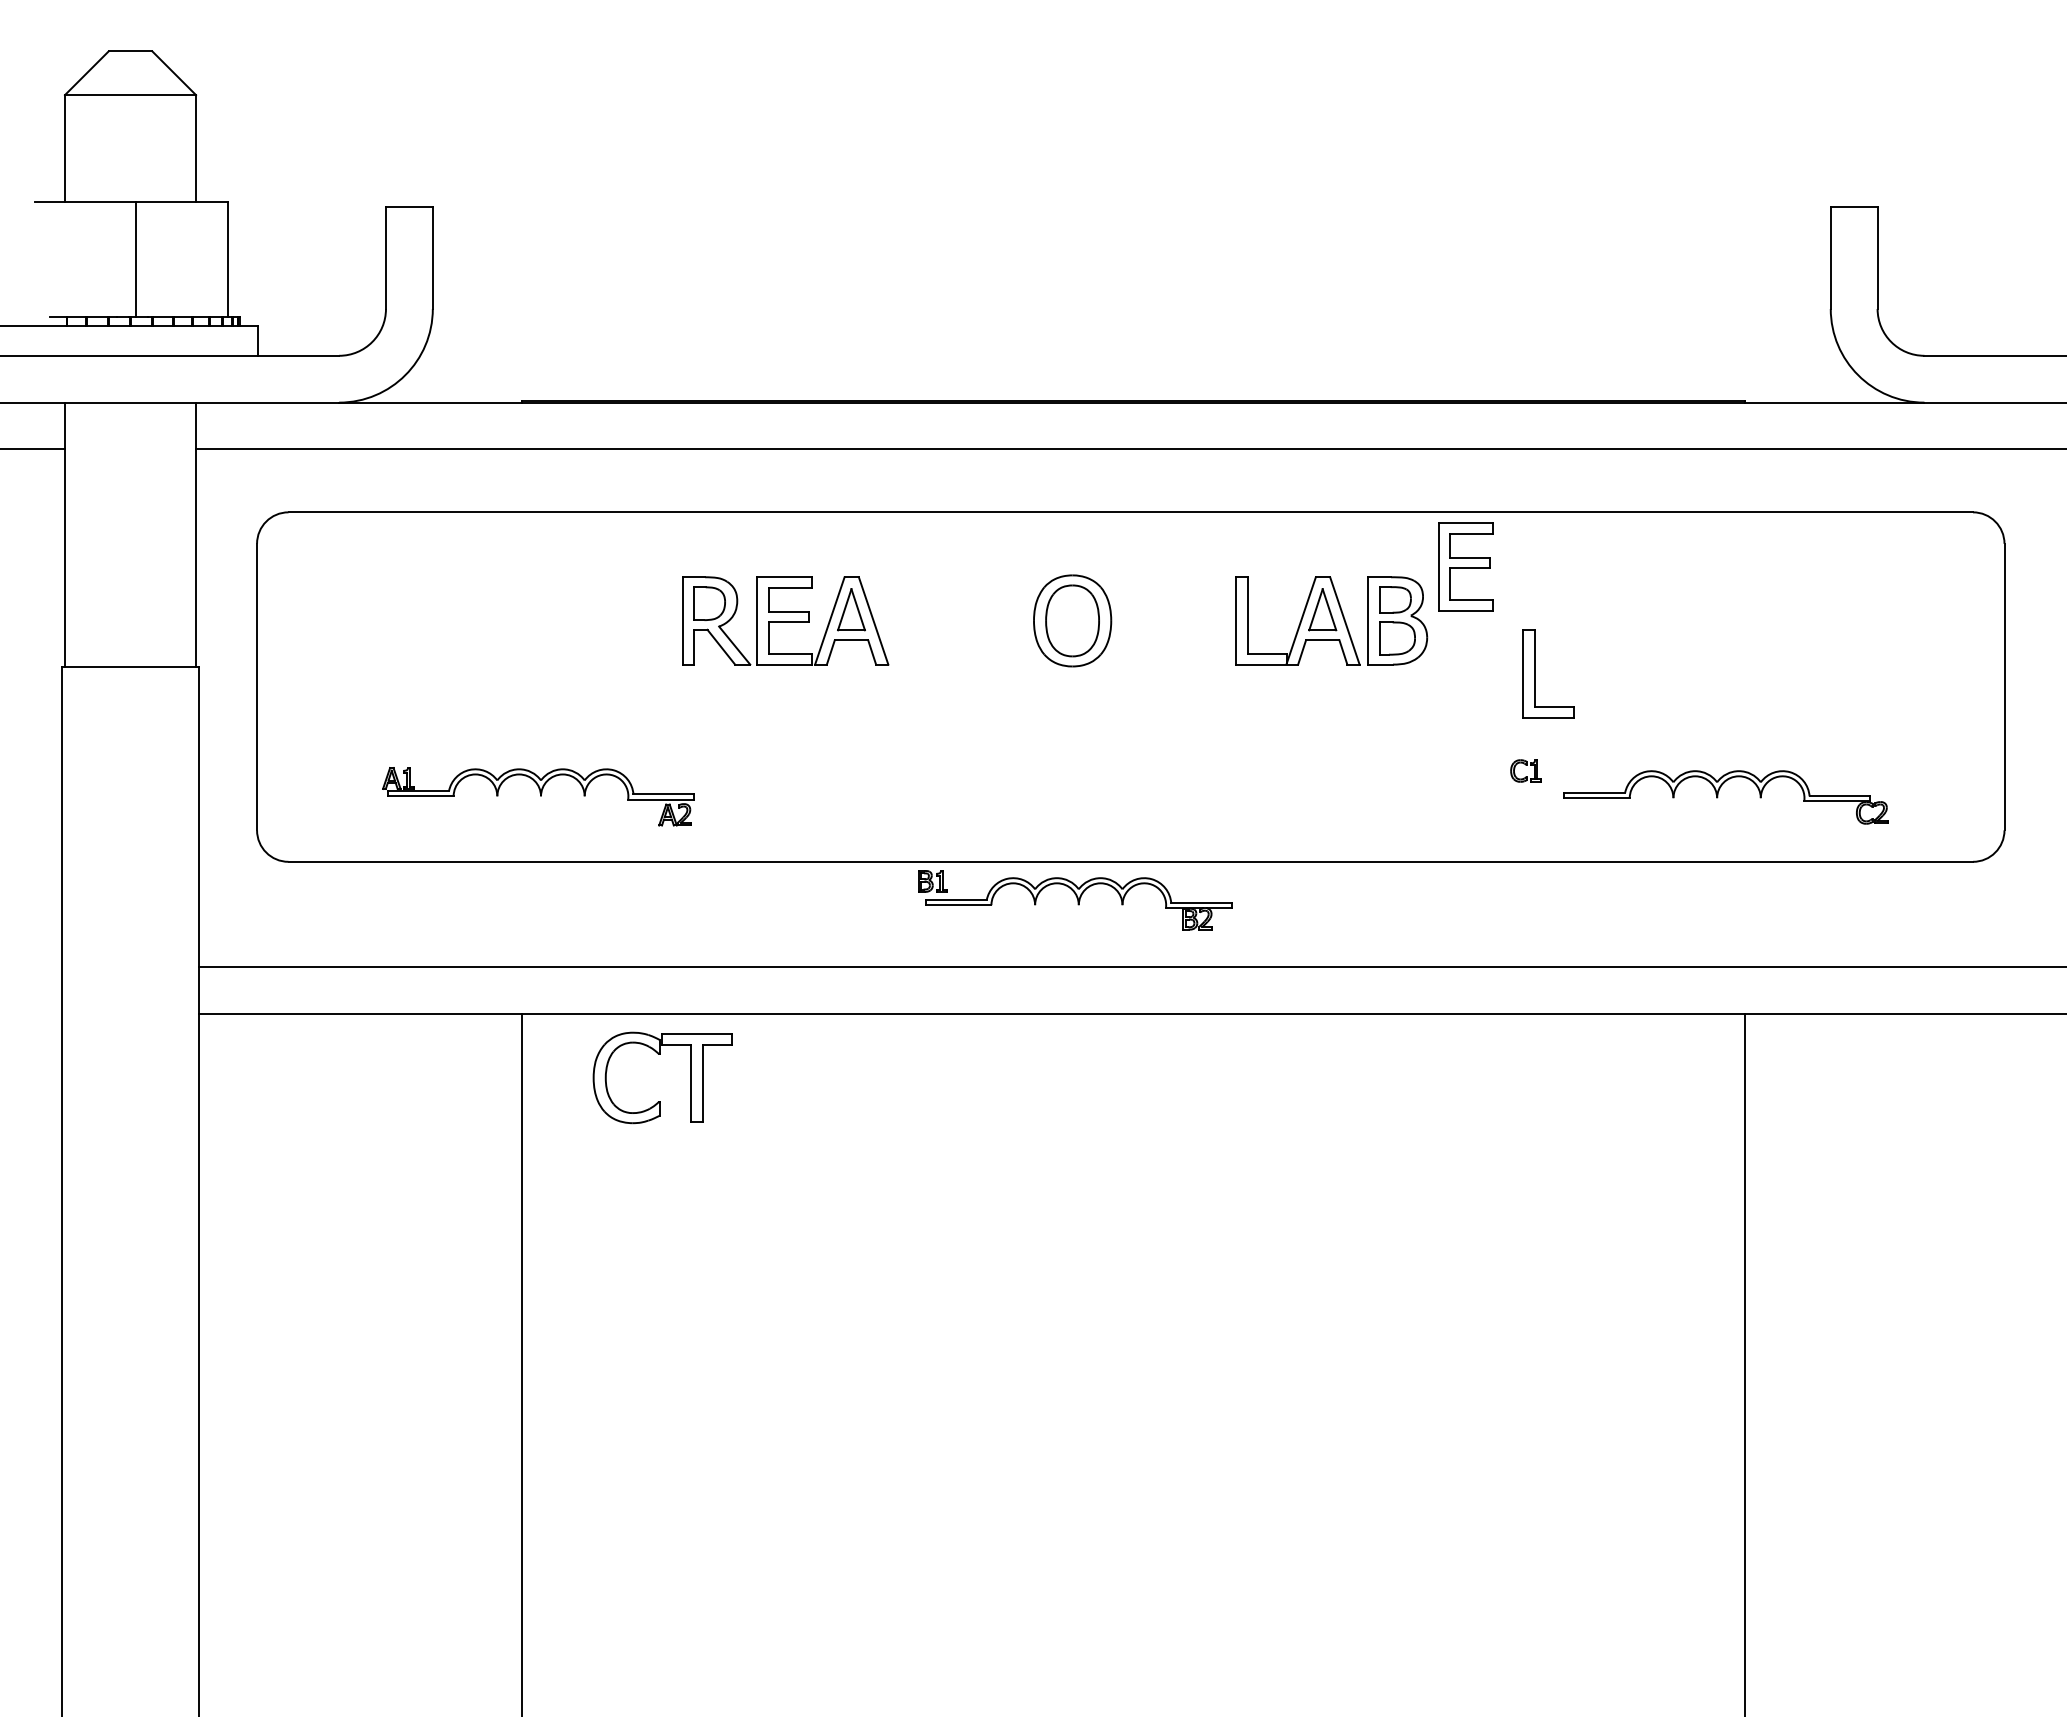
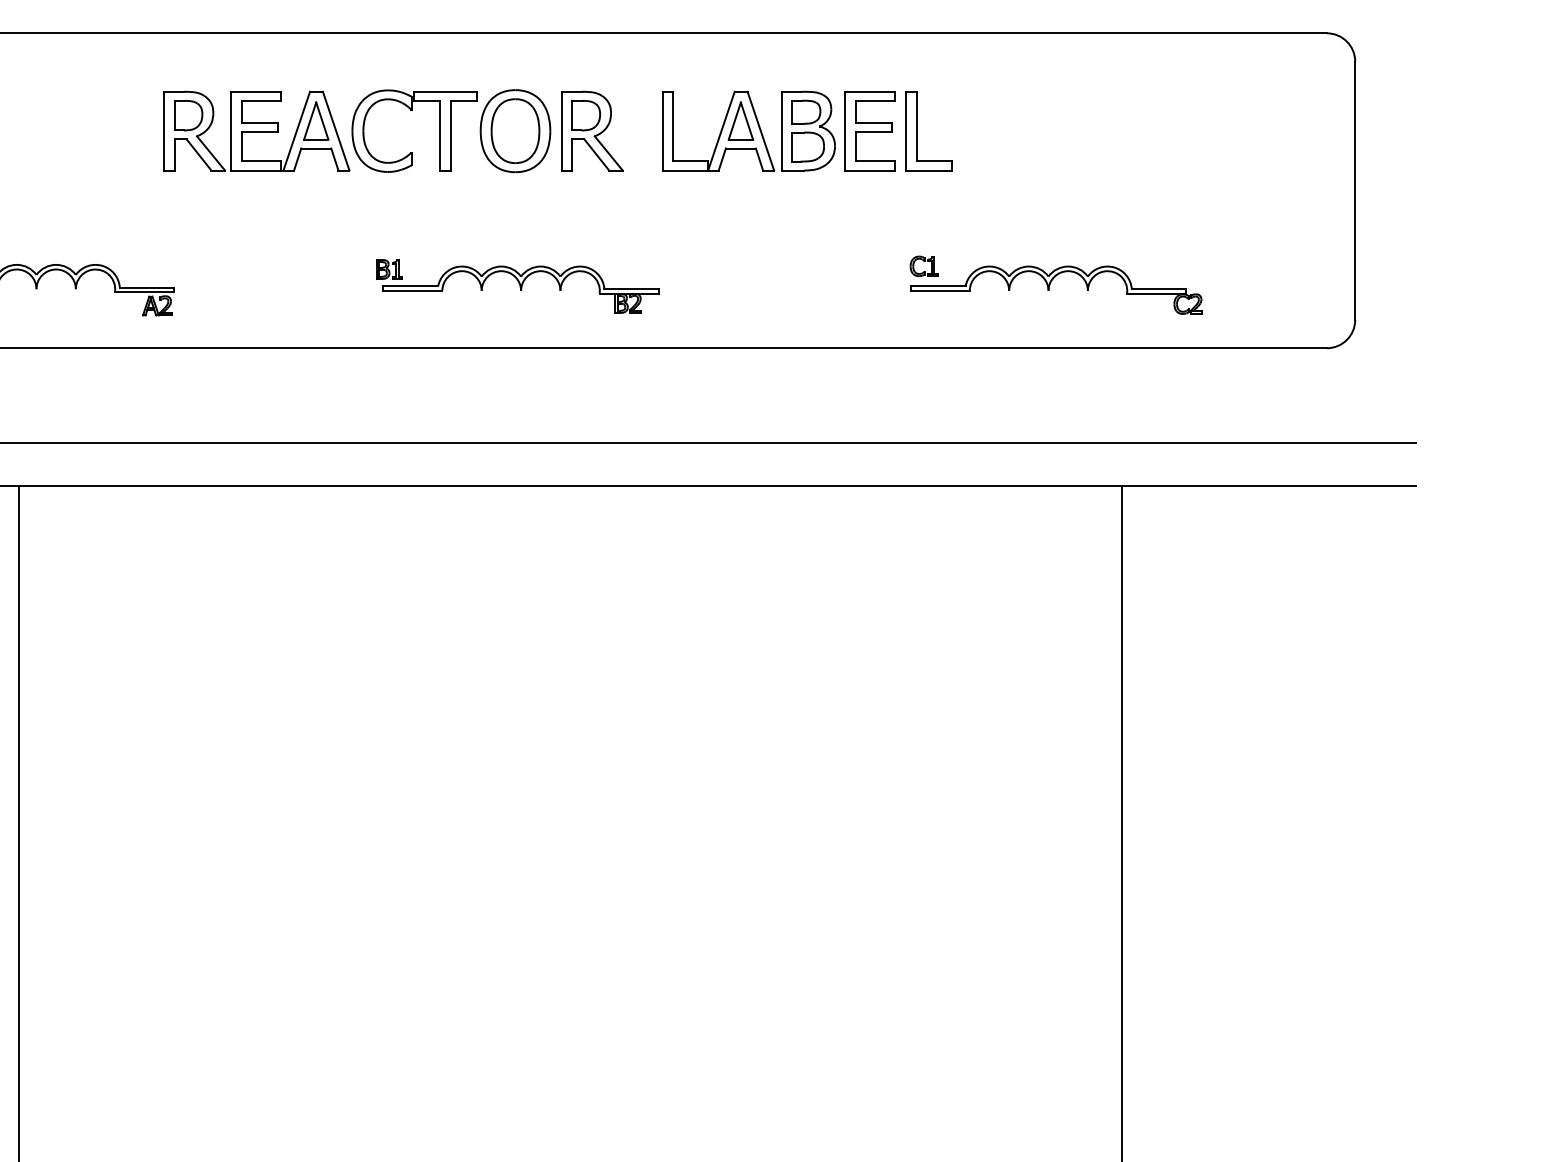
part: (1465, 566) -> (869, 130), moved
part: (1157, 620) -> (592, 130), added
part: (1535, 673) -> (917, 130), moved
part: (1718, 797) -> (1049, 290), moved
part: (1075, 900) -> (518, 286), moved
part: (660, 1054) -> (412, 110), moved

